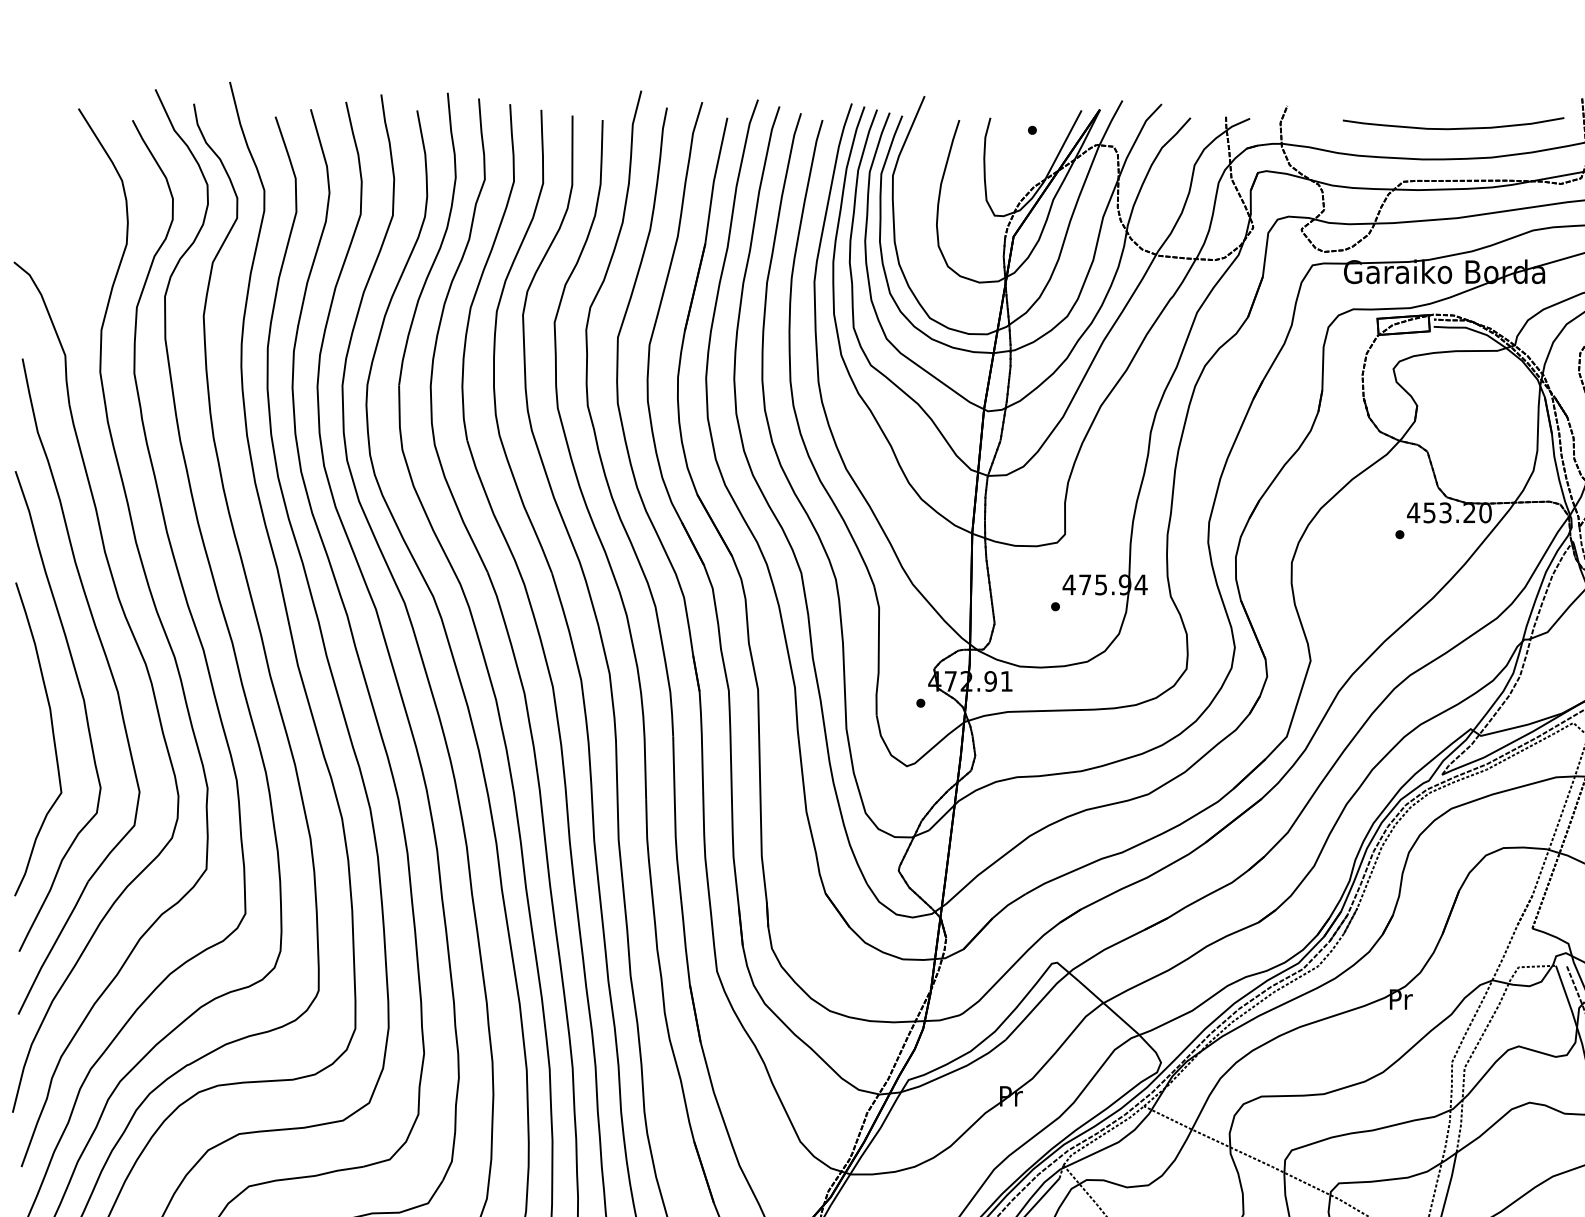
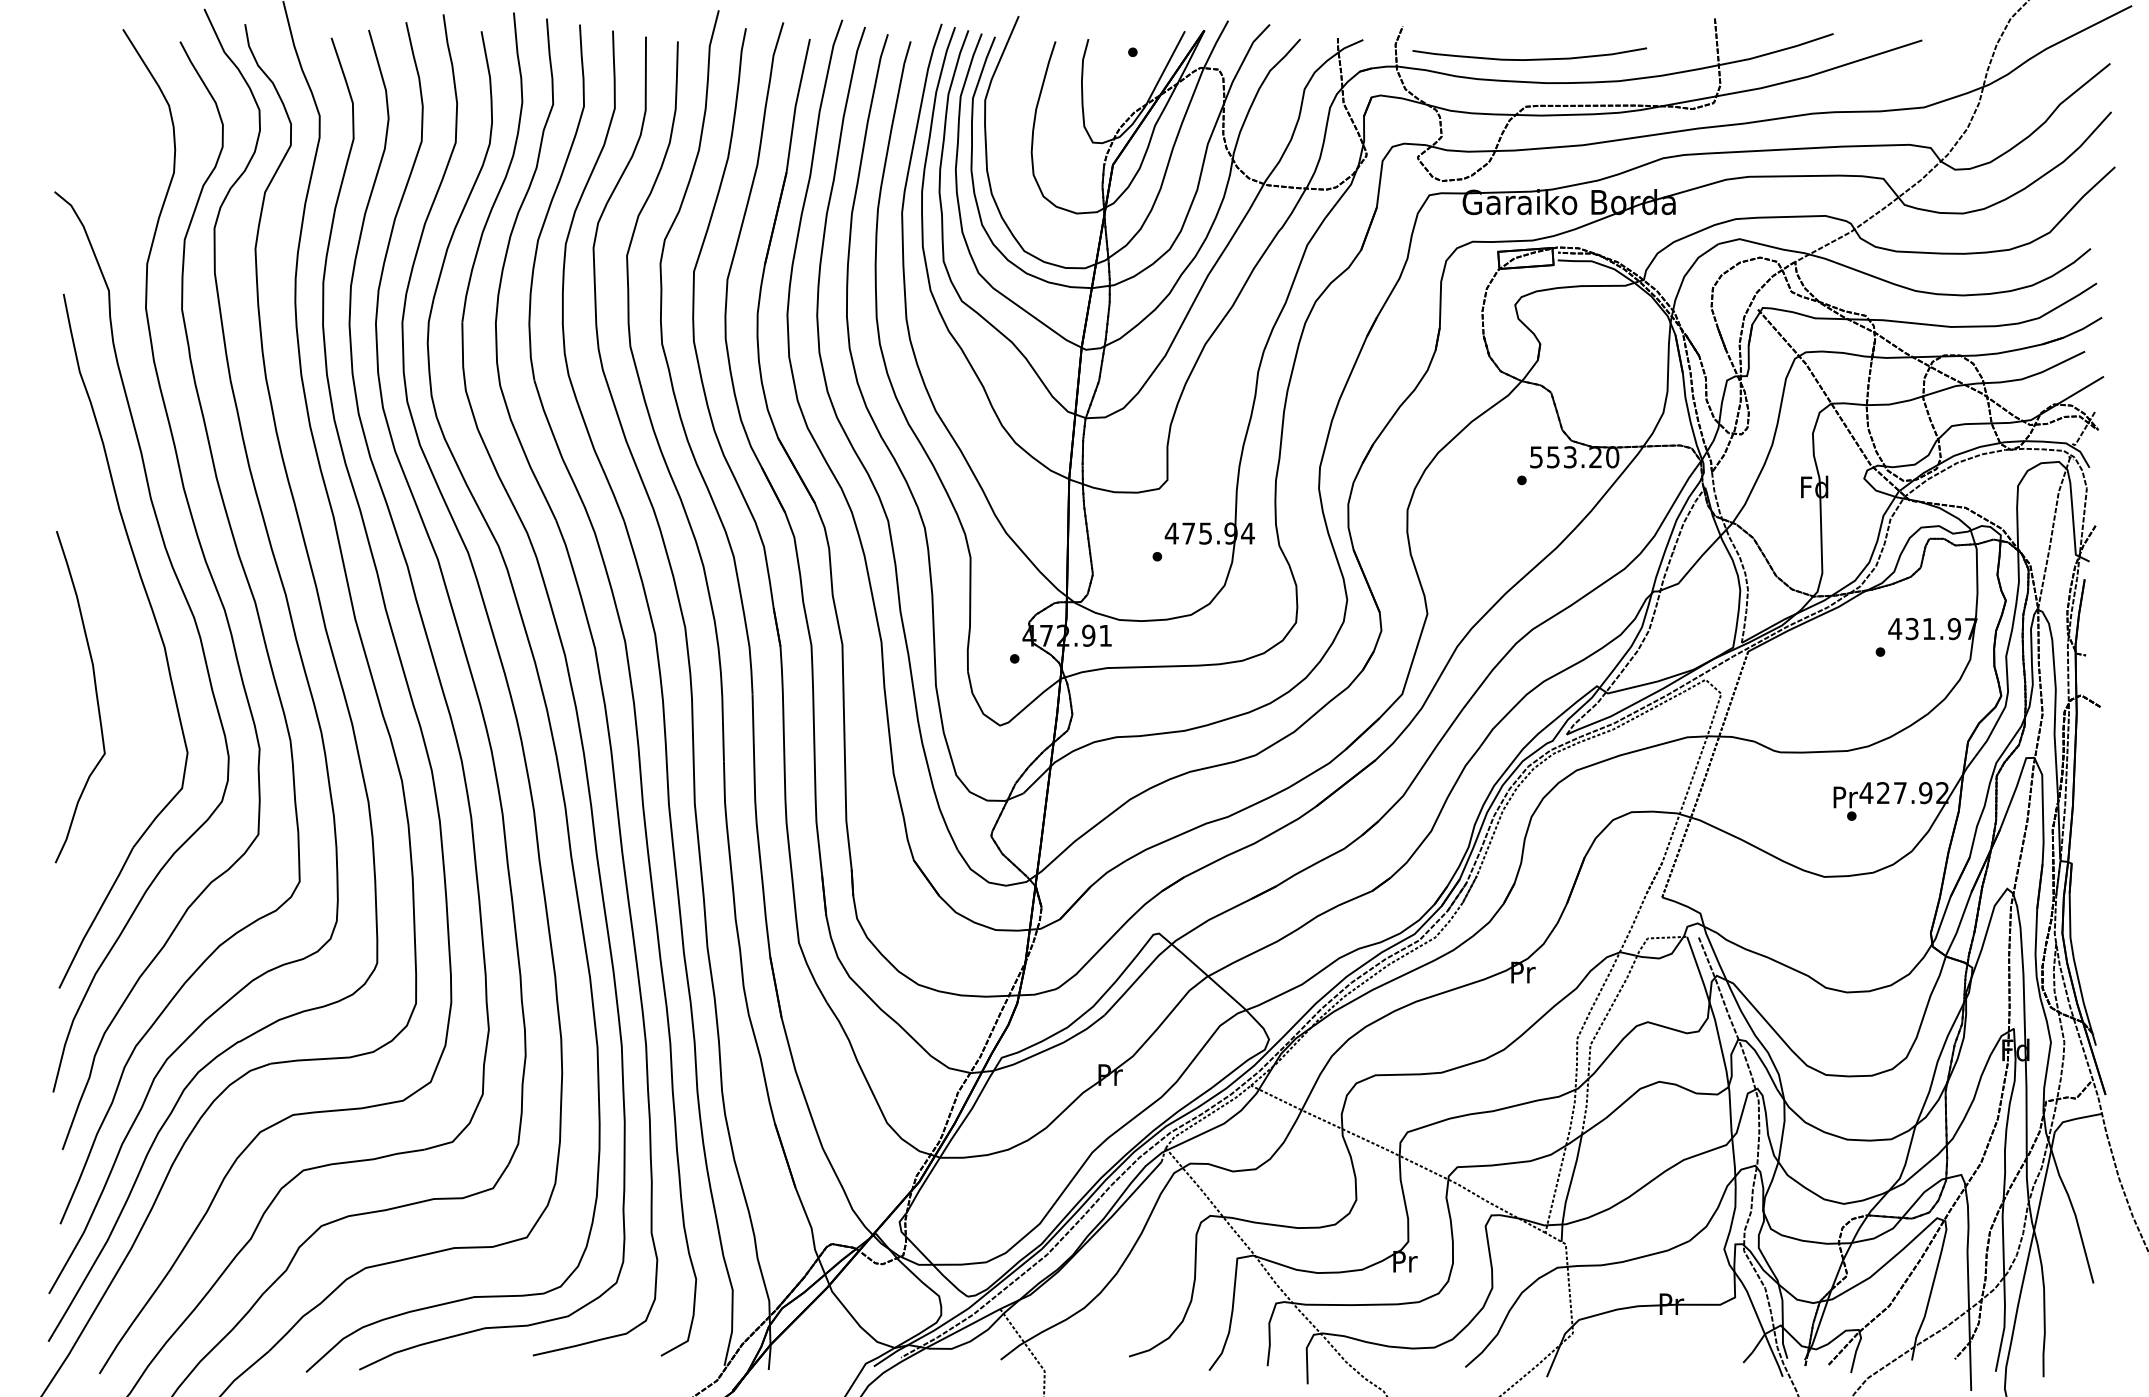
curve: (1456, 127) -> (1532, 58), moved
text: (1413, 513) -> (1536, 457), 453.20 -> 553.20
curve: (83, 705) -> (128, 661), removed

